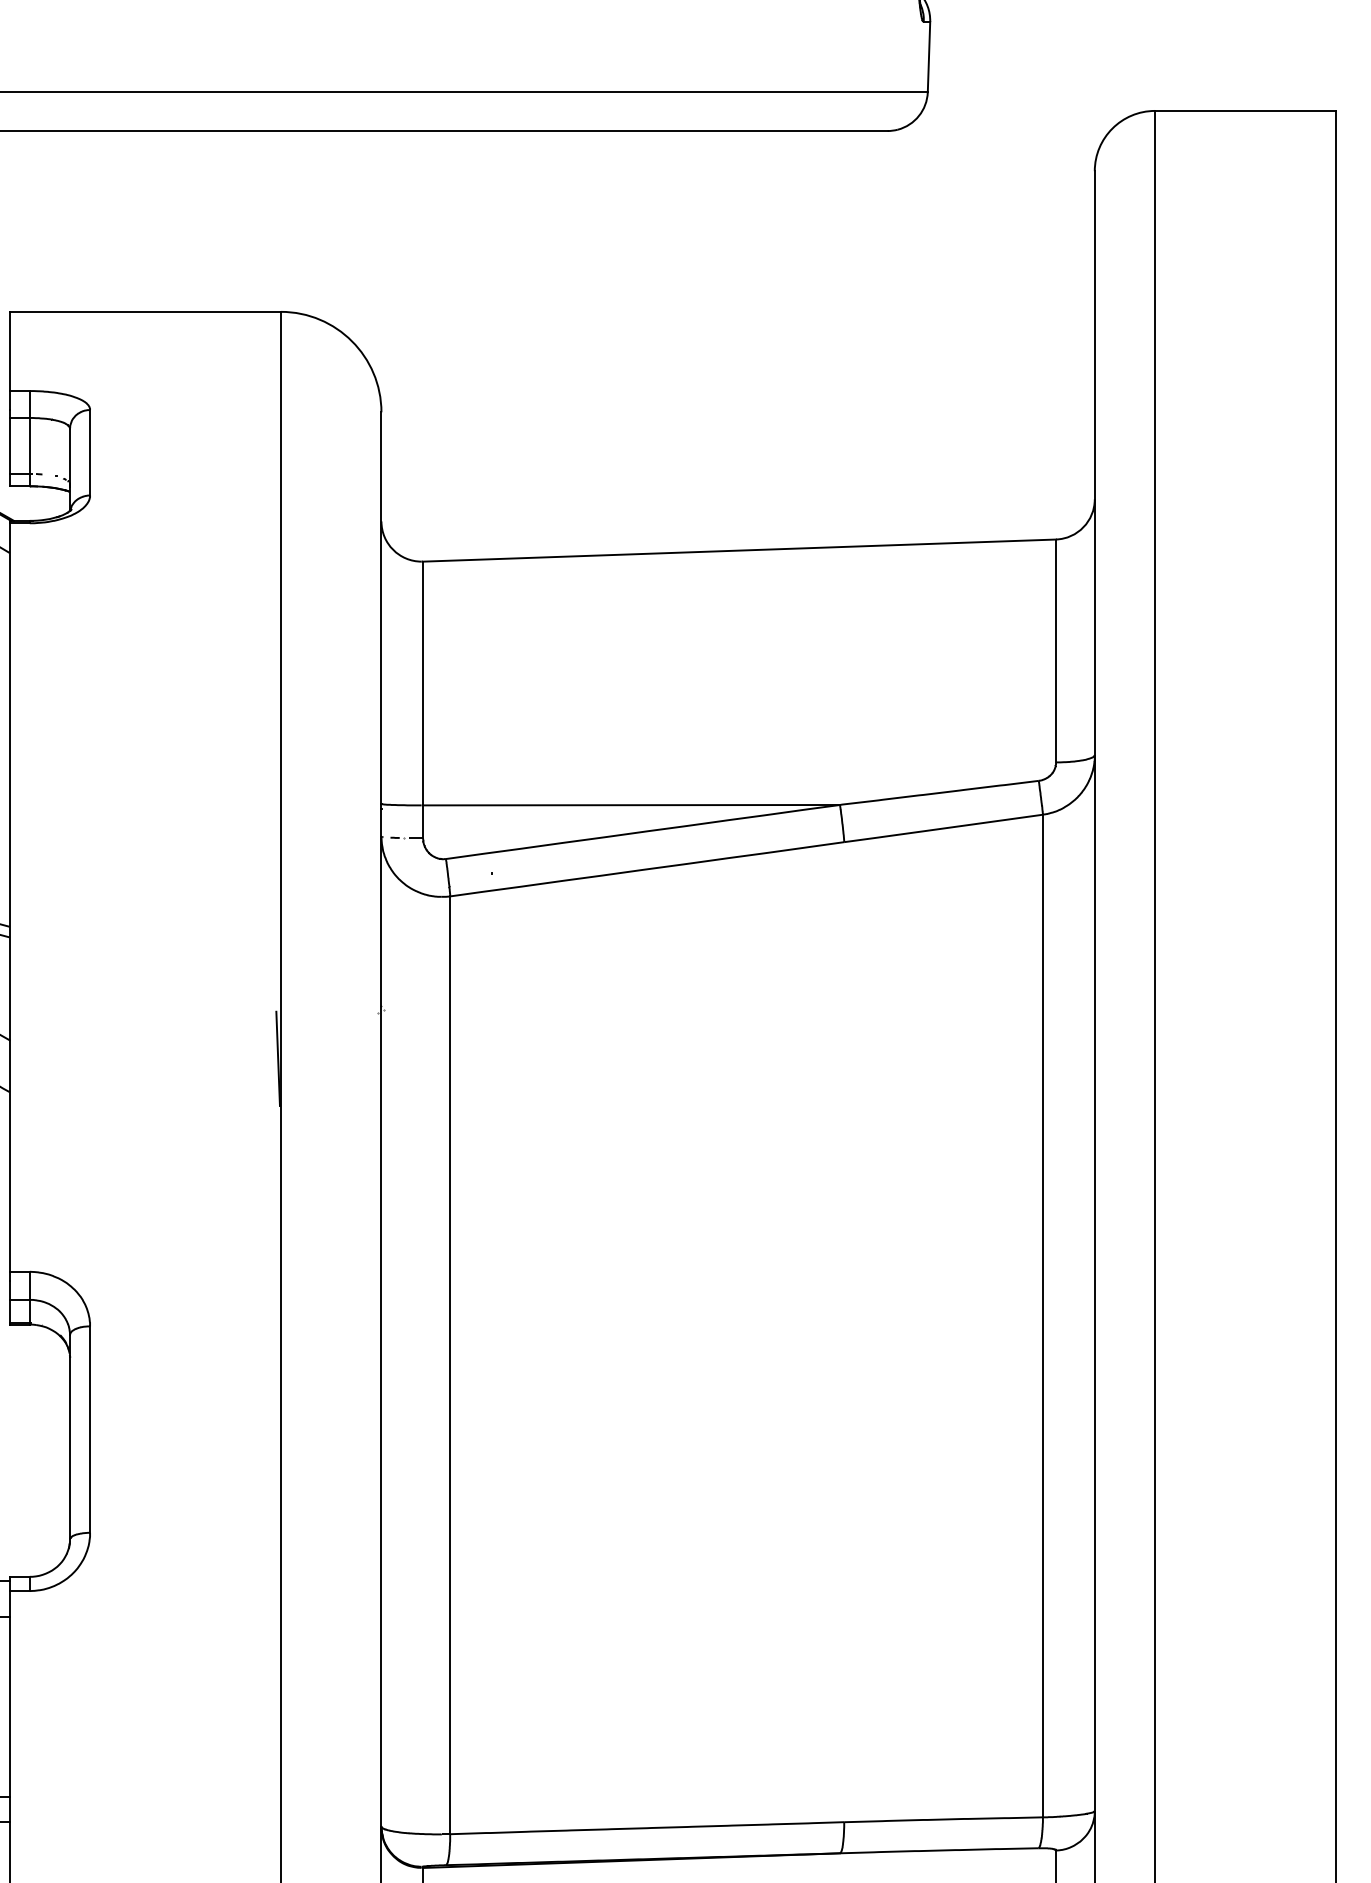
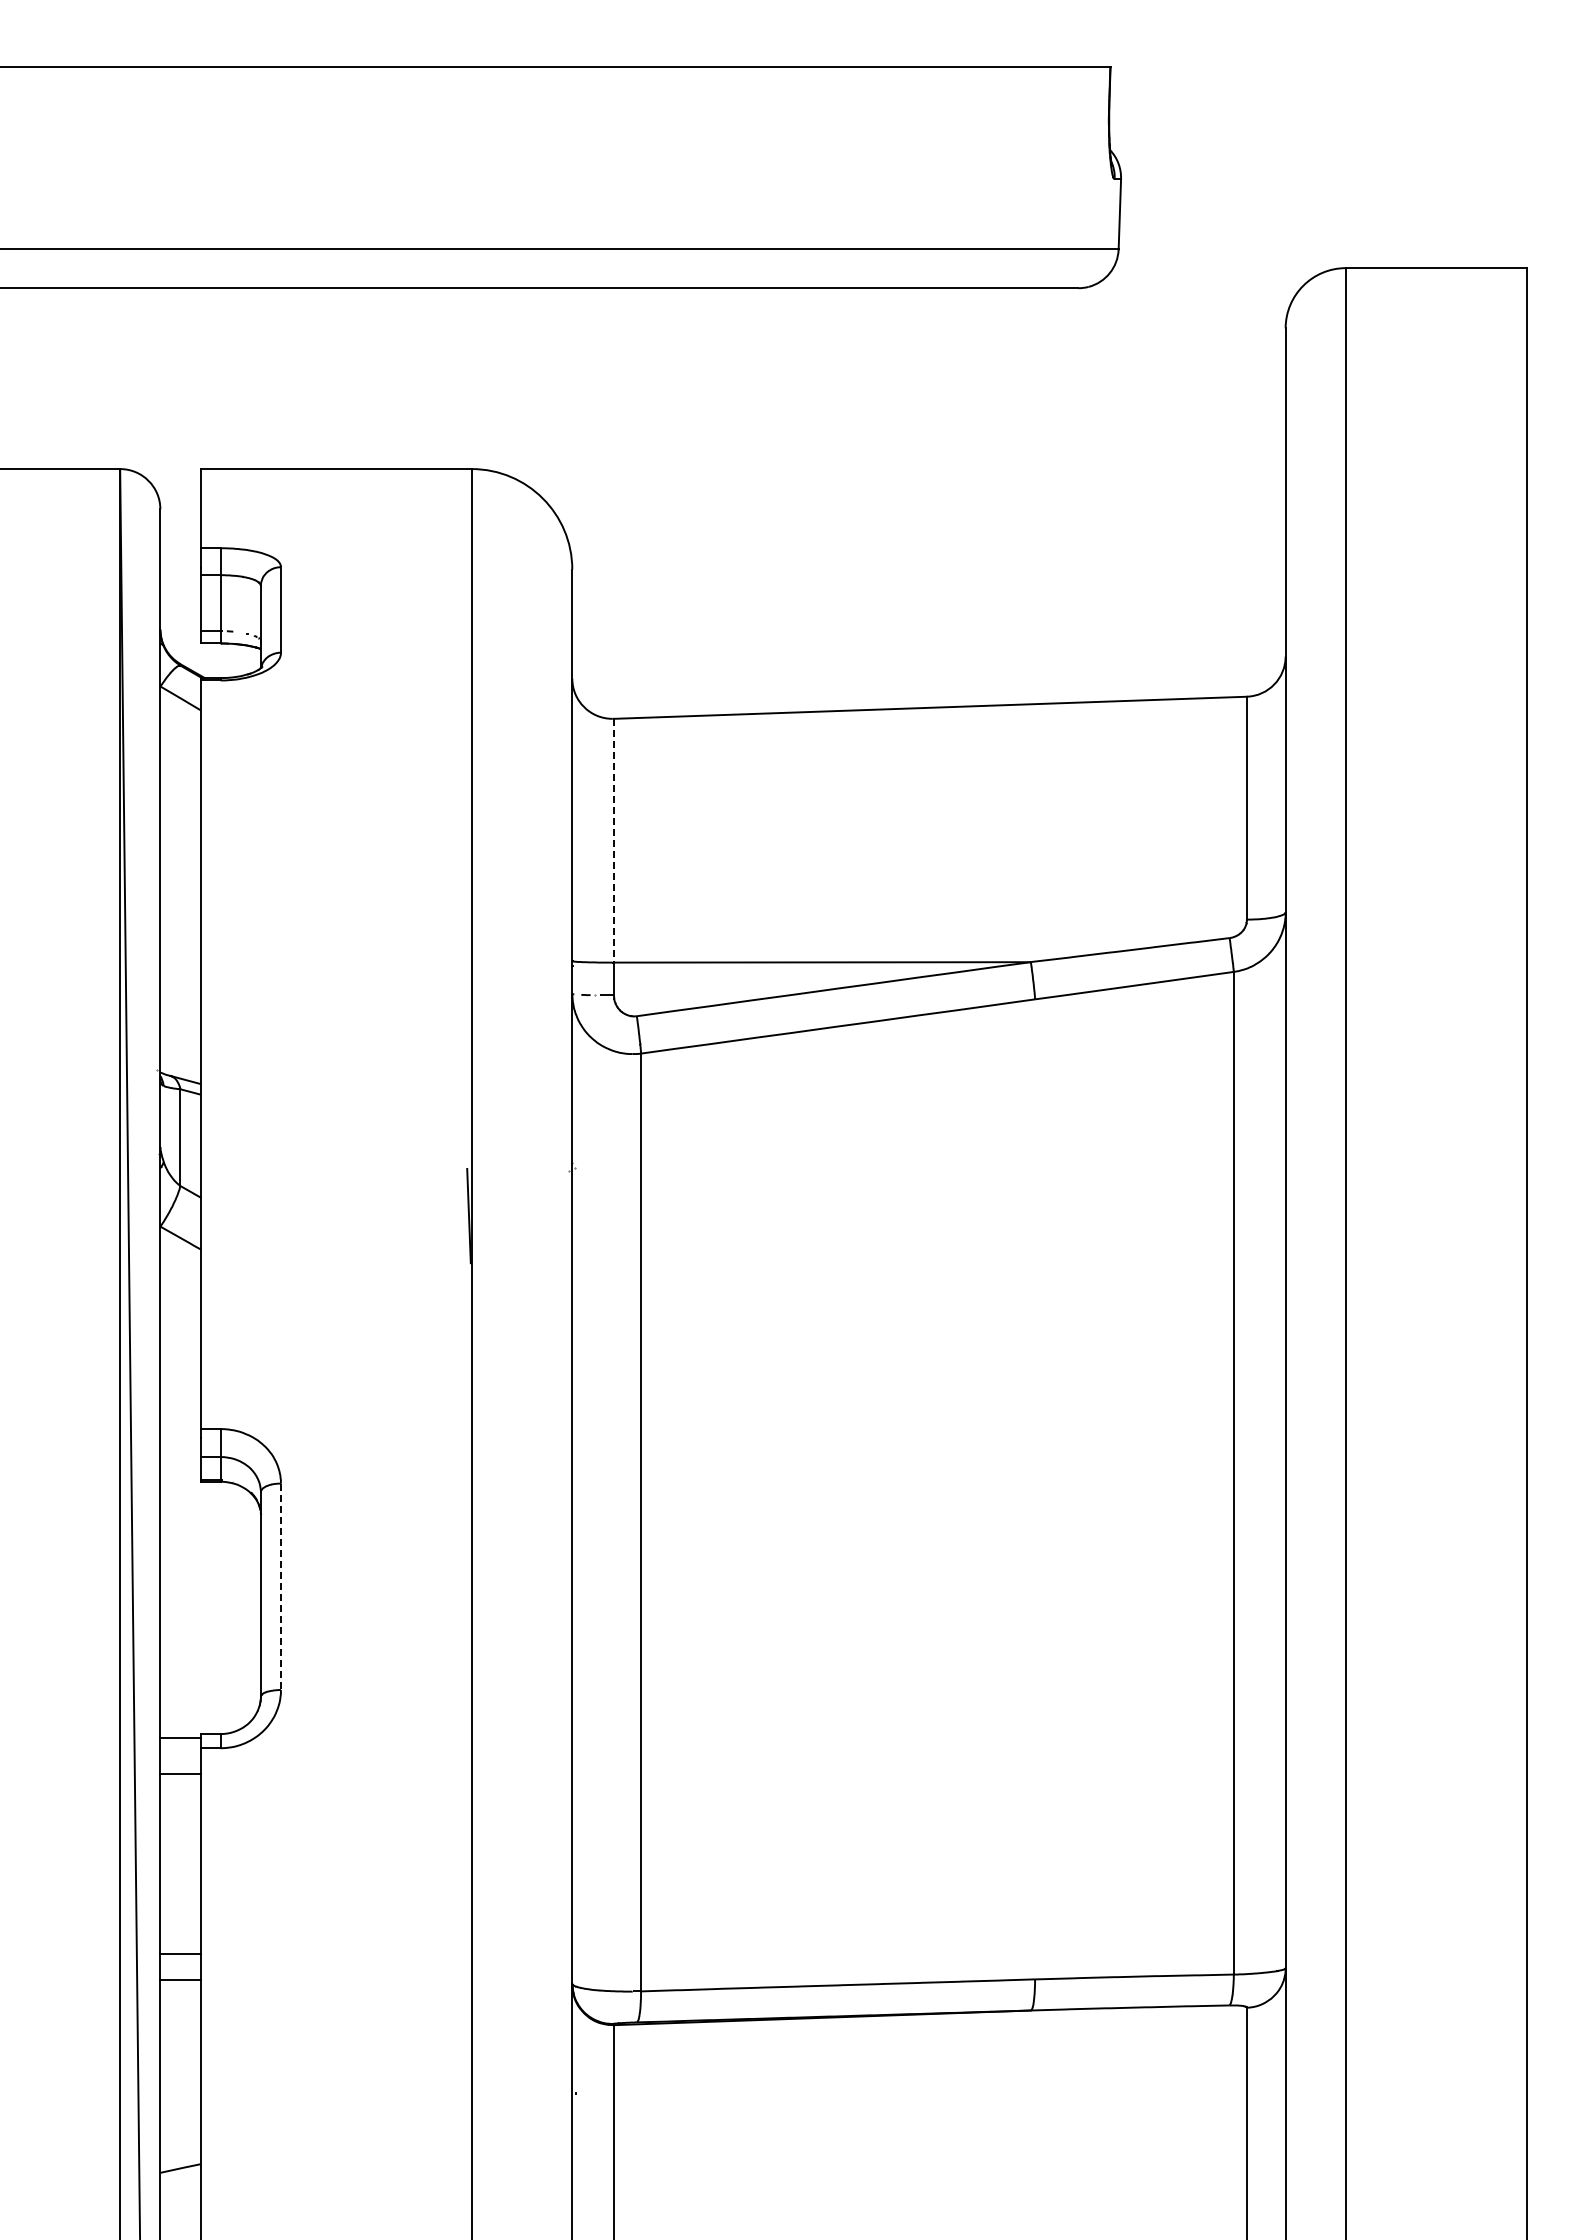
line: (422, 683) -> (613, 840), solid -> dashed
line: (89, 1430) -> (280, 1587), solid -> dashed

